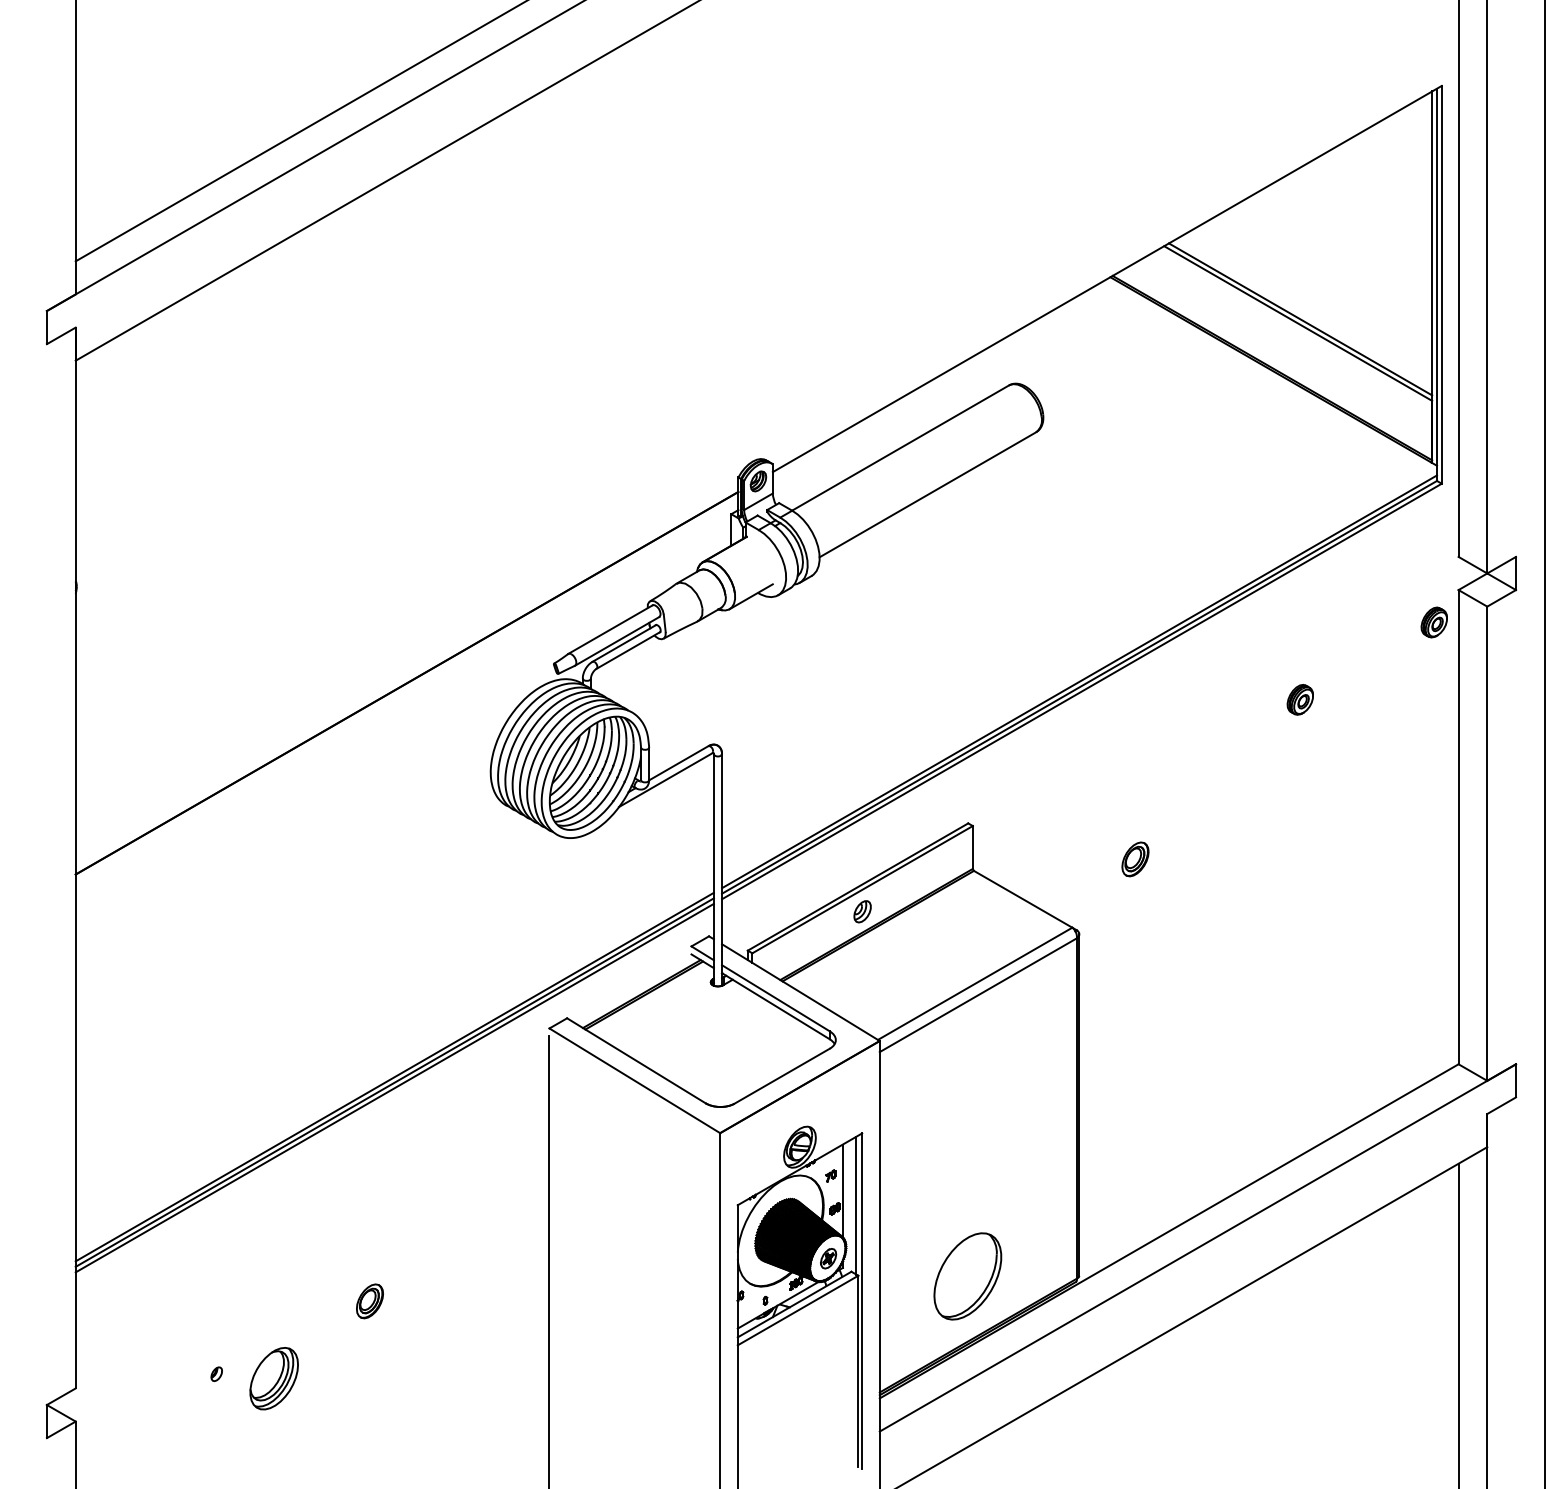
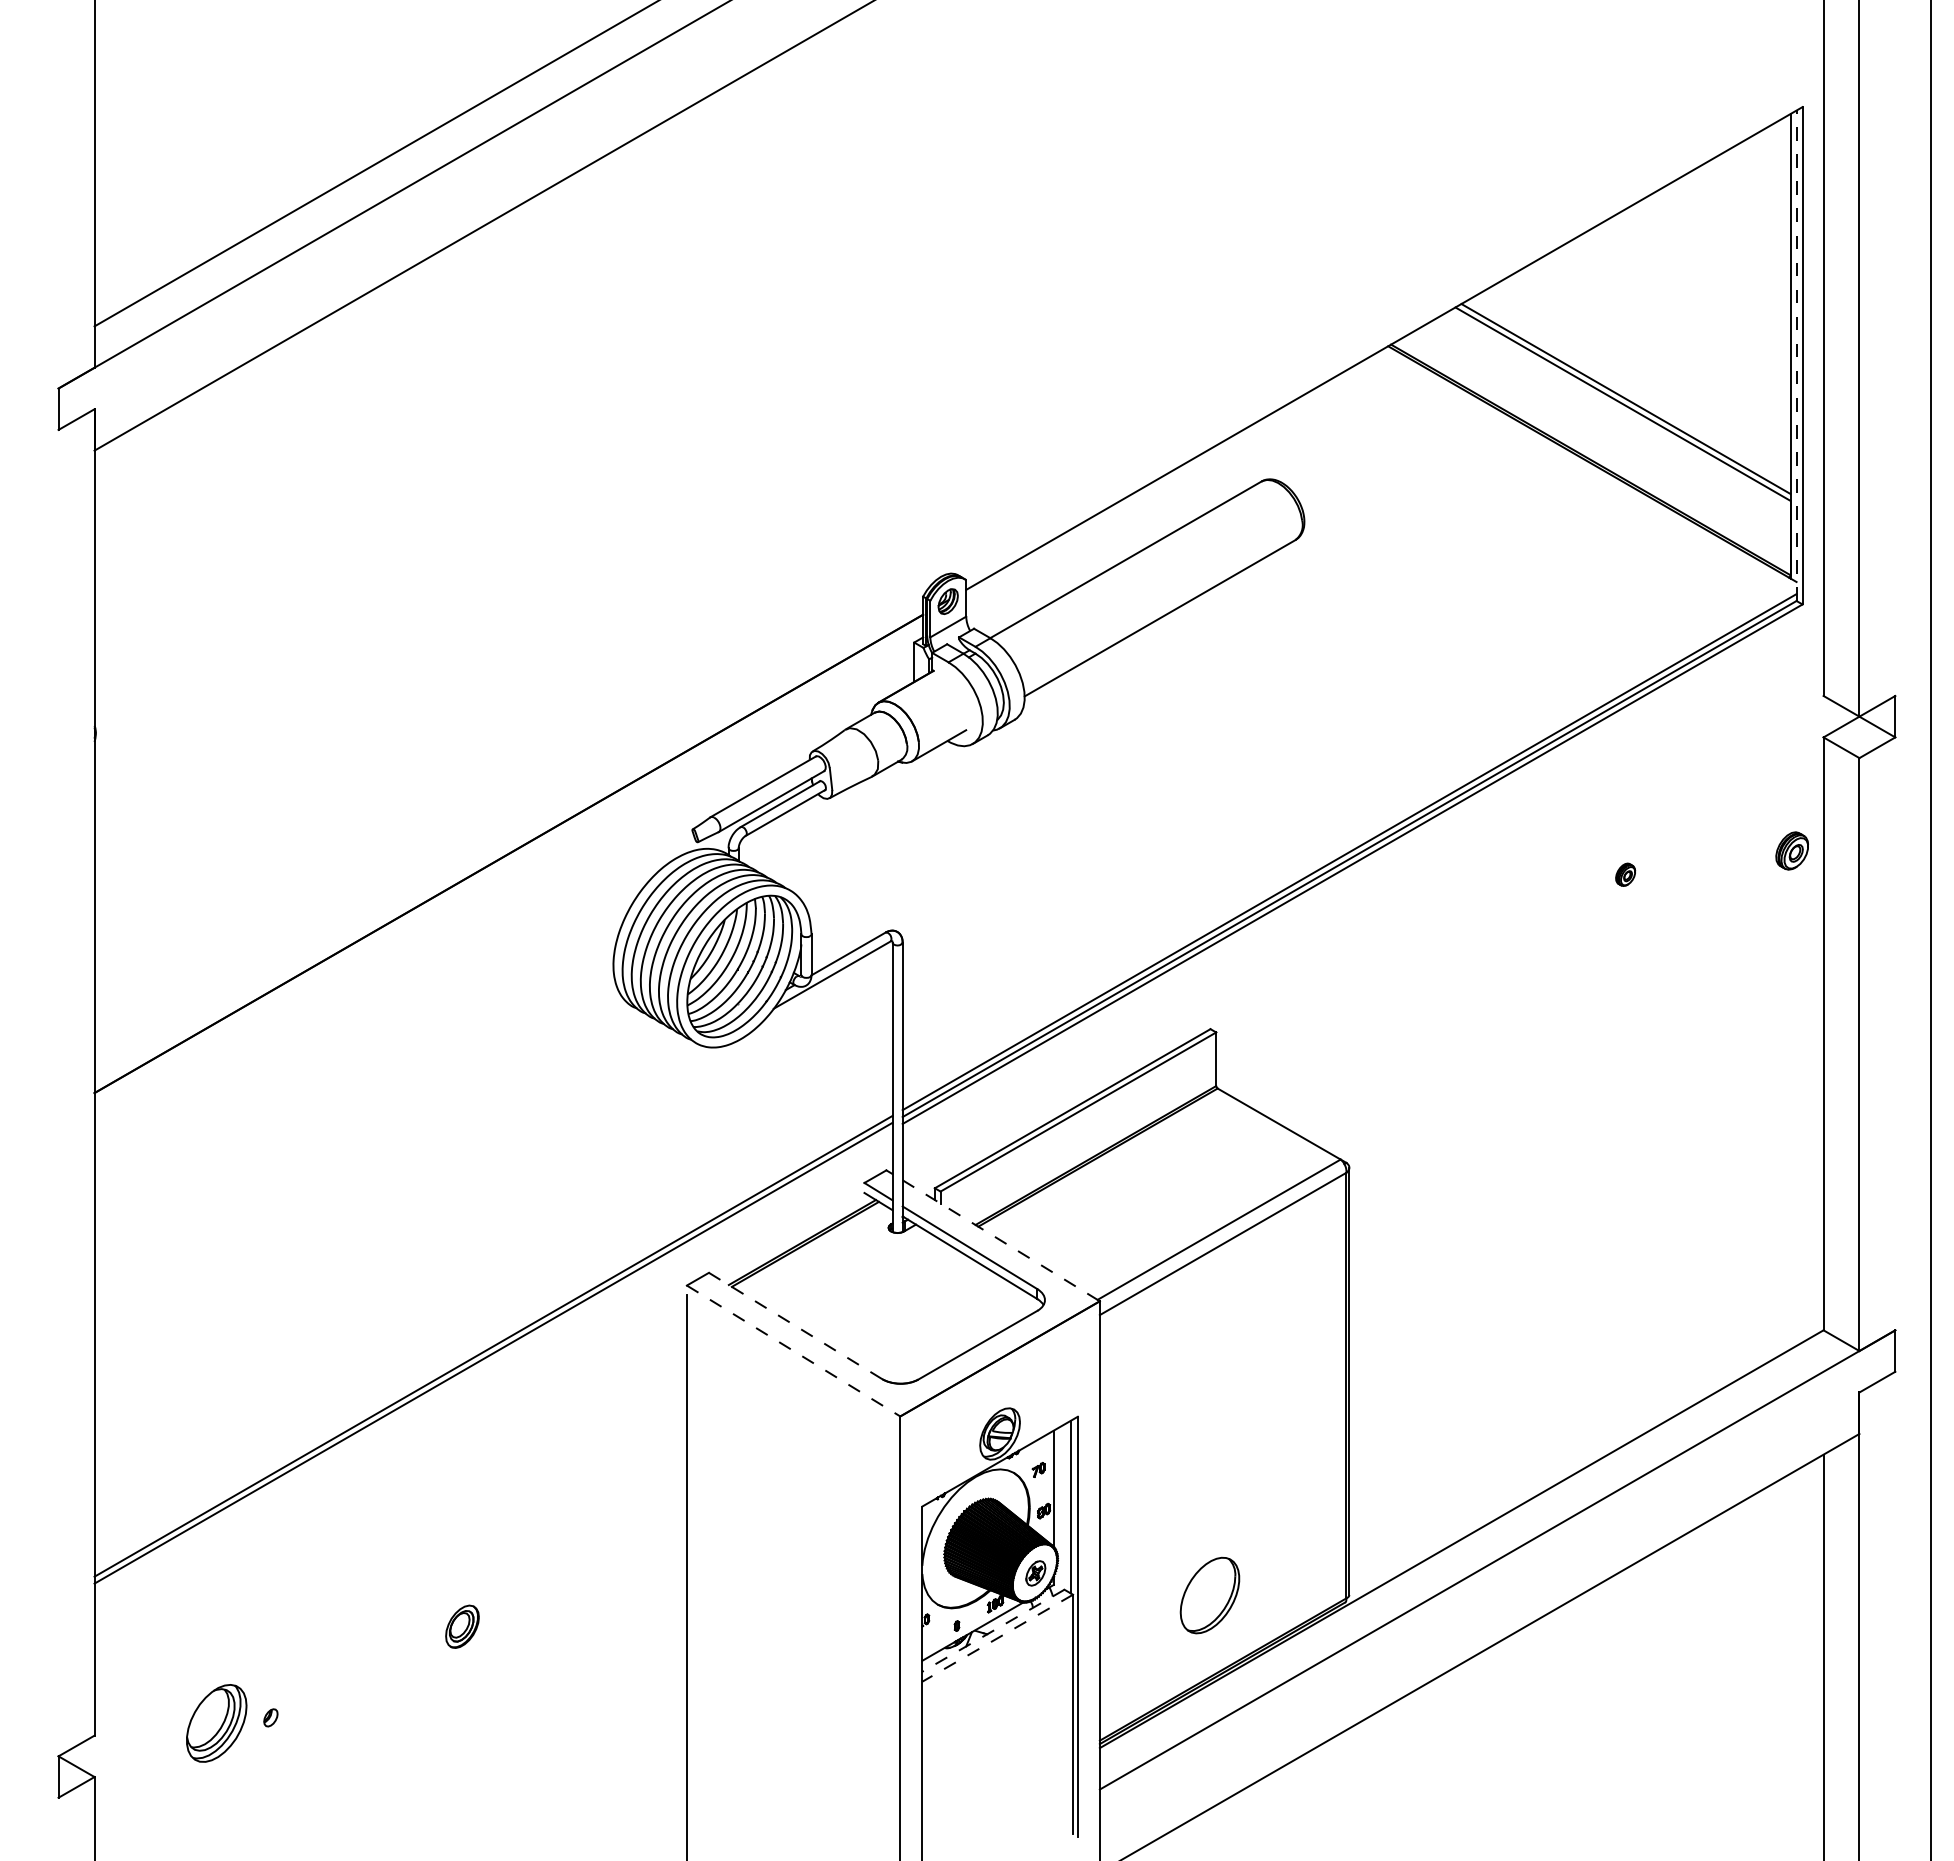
line: (1436, 284) -> (1796, 355), solid -> dashed
part: (1433, 622) -> (1791, 850), moved
part: (1300, 699) -> (1625, 874), size x0.6
part: (1135, 859) -> (1419, 1074), removed
part: (862, 911) -> (1078, 1139), removed
line: (801, 992) -> (1001, 1240), solid -> dashed
line: (636, 1060) -> (795, 1325), solid -> dashed
line: (635, 1081) -> (794, 1351), solid -> dashed
line: (394, 1087) -> (493, 1359), removed
part: (967, 1276) -> (1209, 1595), size x0.7
line: (793, 1305) -> (992, 1631), solid -> dashed
line: (797, 1310) -> (997, 1638), solid -> dashed
part: (274, 1378) -> (216, 1723), moved

